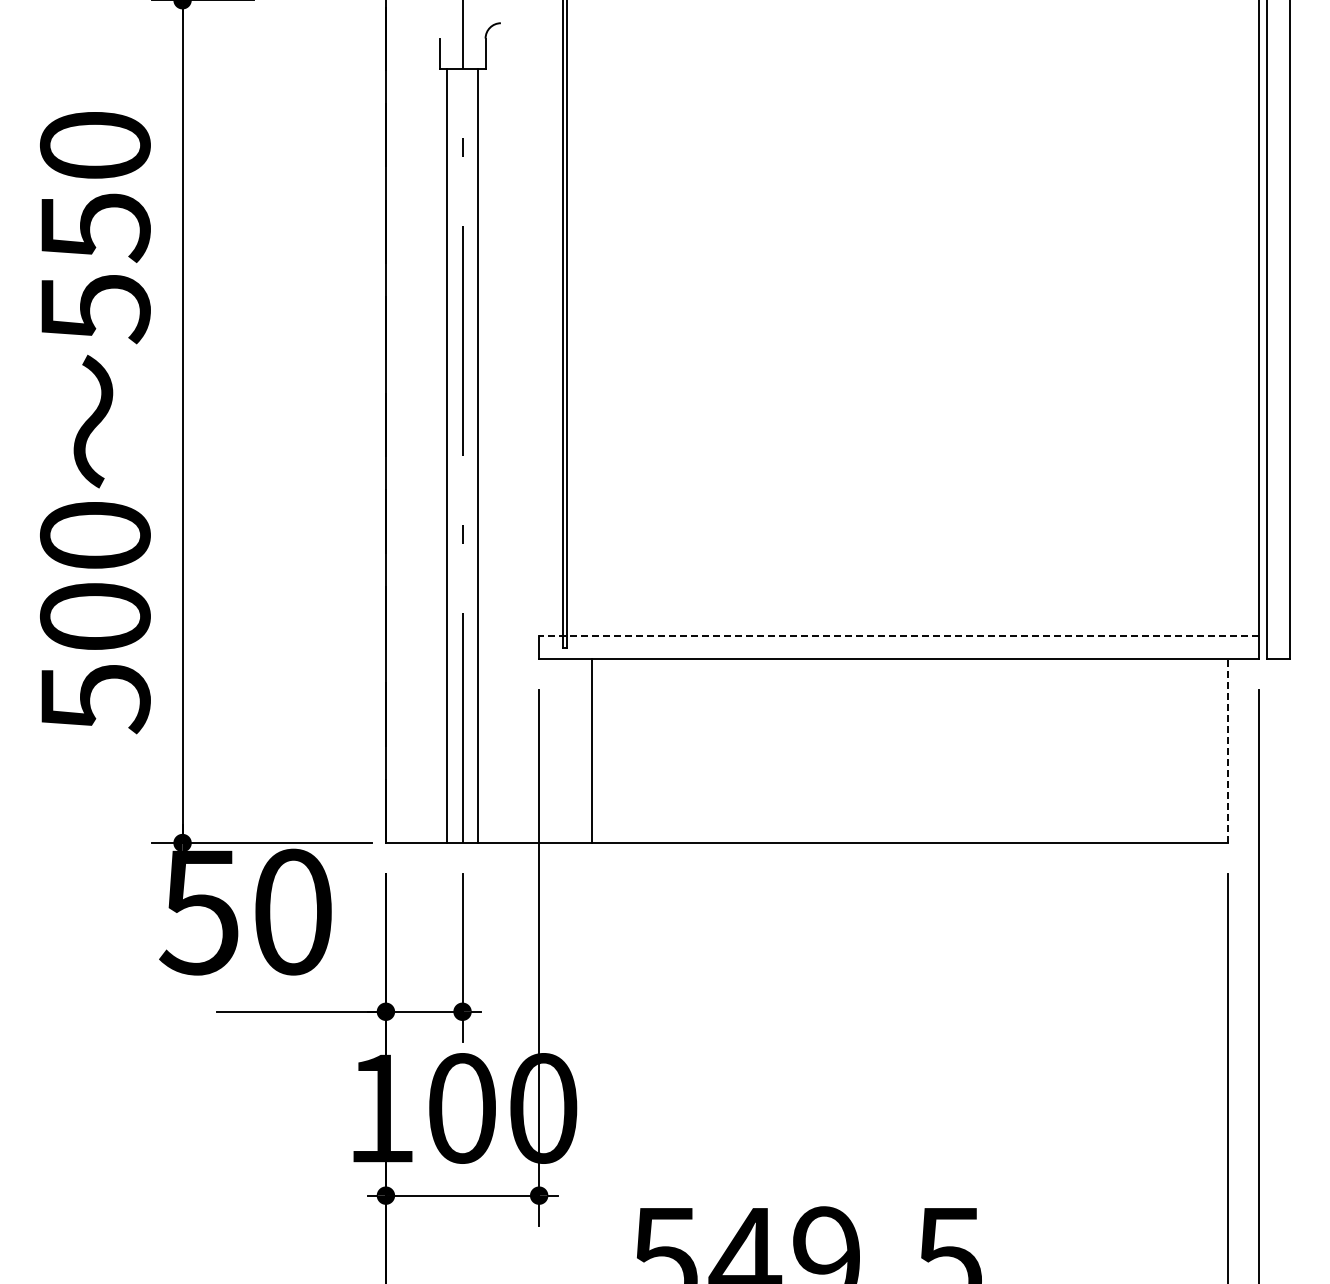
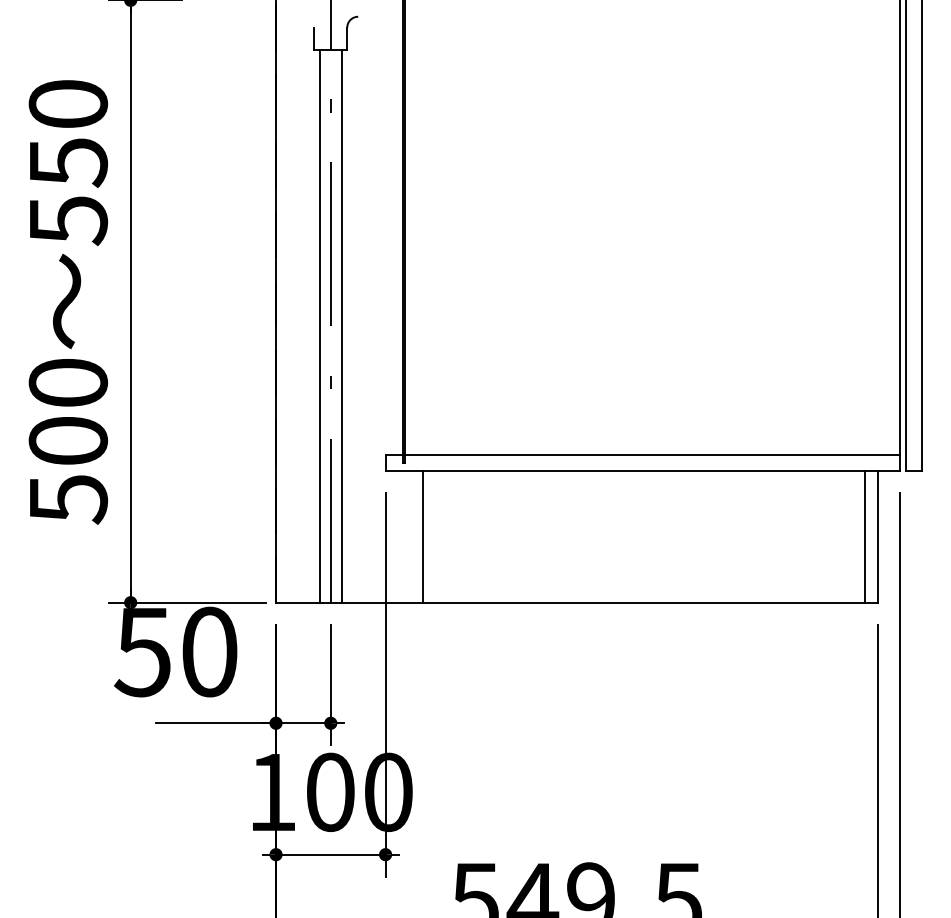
line: (898, 636) -> (642, 455), dashed -> solid
line: (1209, 751) -> (864, 537), added
line: (1228, 751) -> (878, 537), dashed -> solid

